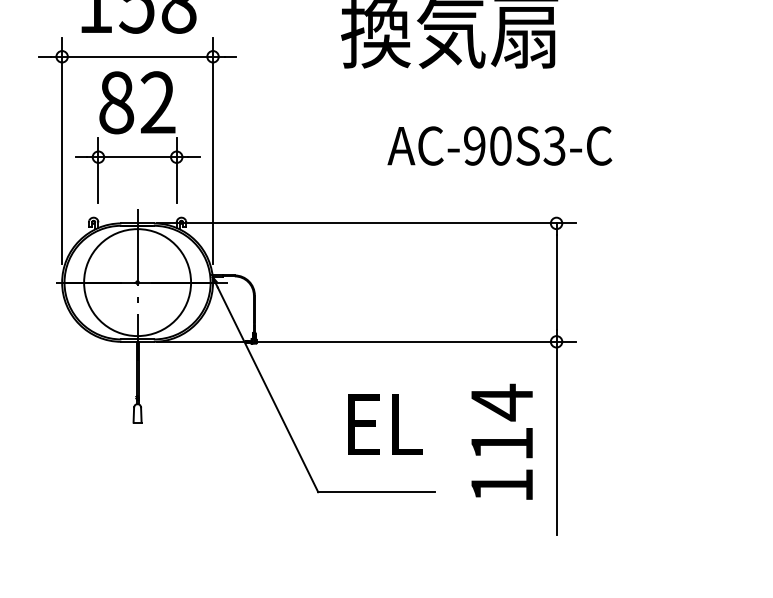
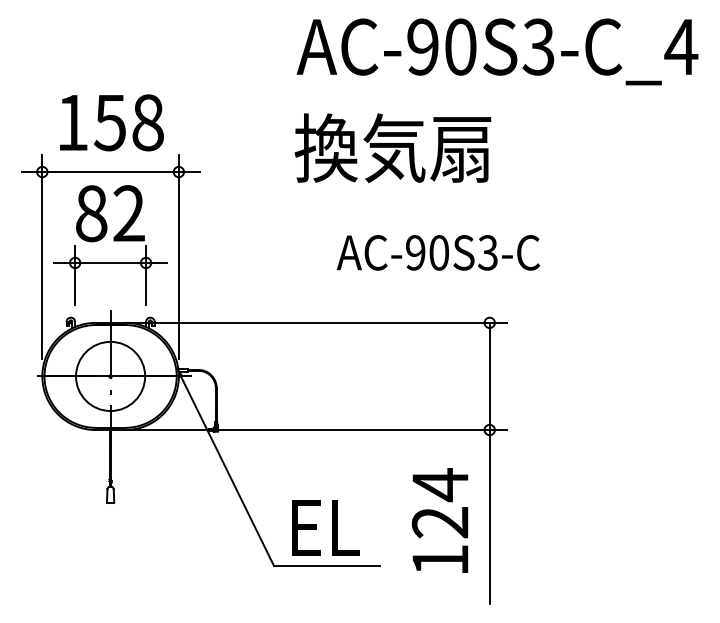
circle: (137, 282) -> (110, 376), size x0.71
text: (385, 424) -> (325, 527), moved
text: (501, 444) -> (439, 522), 114 -> 124

